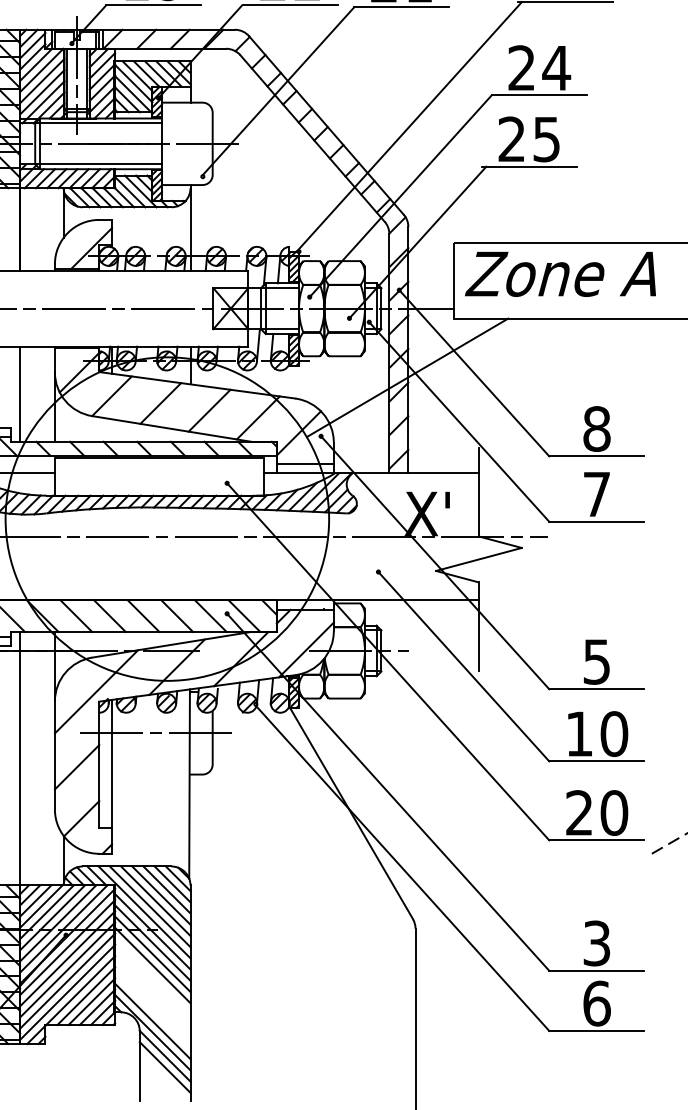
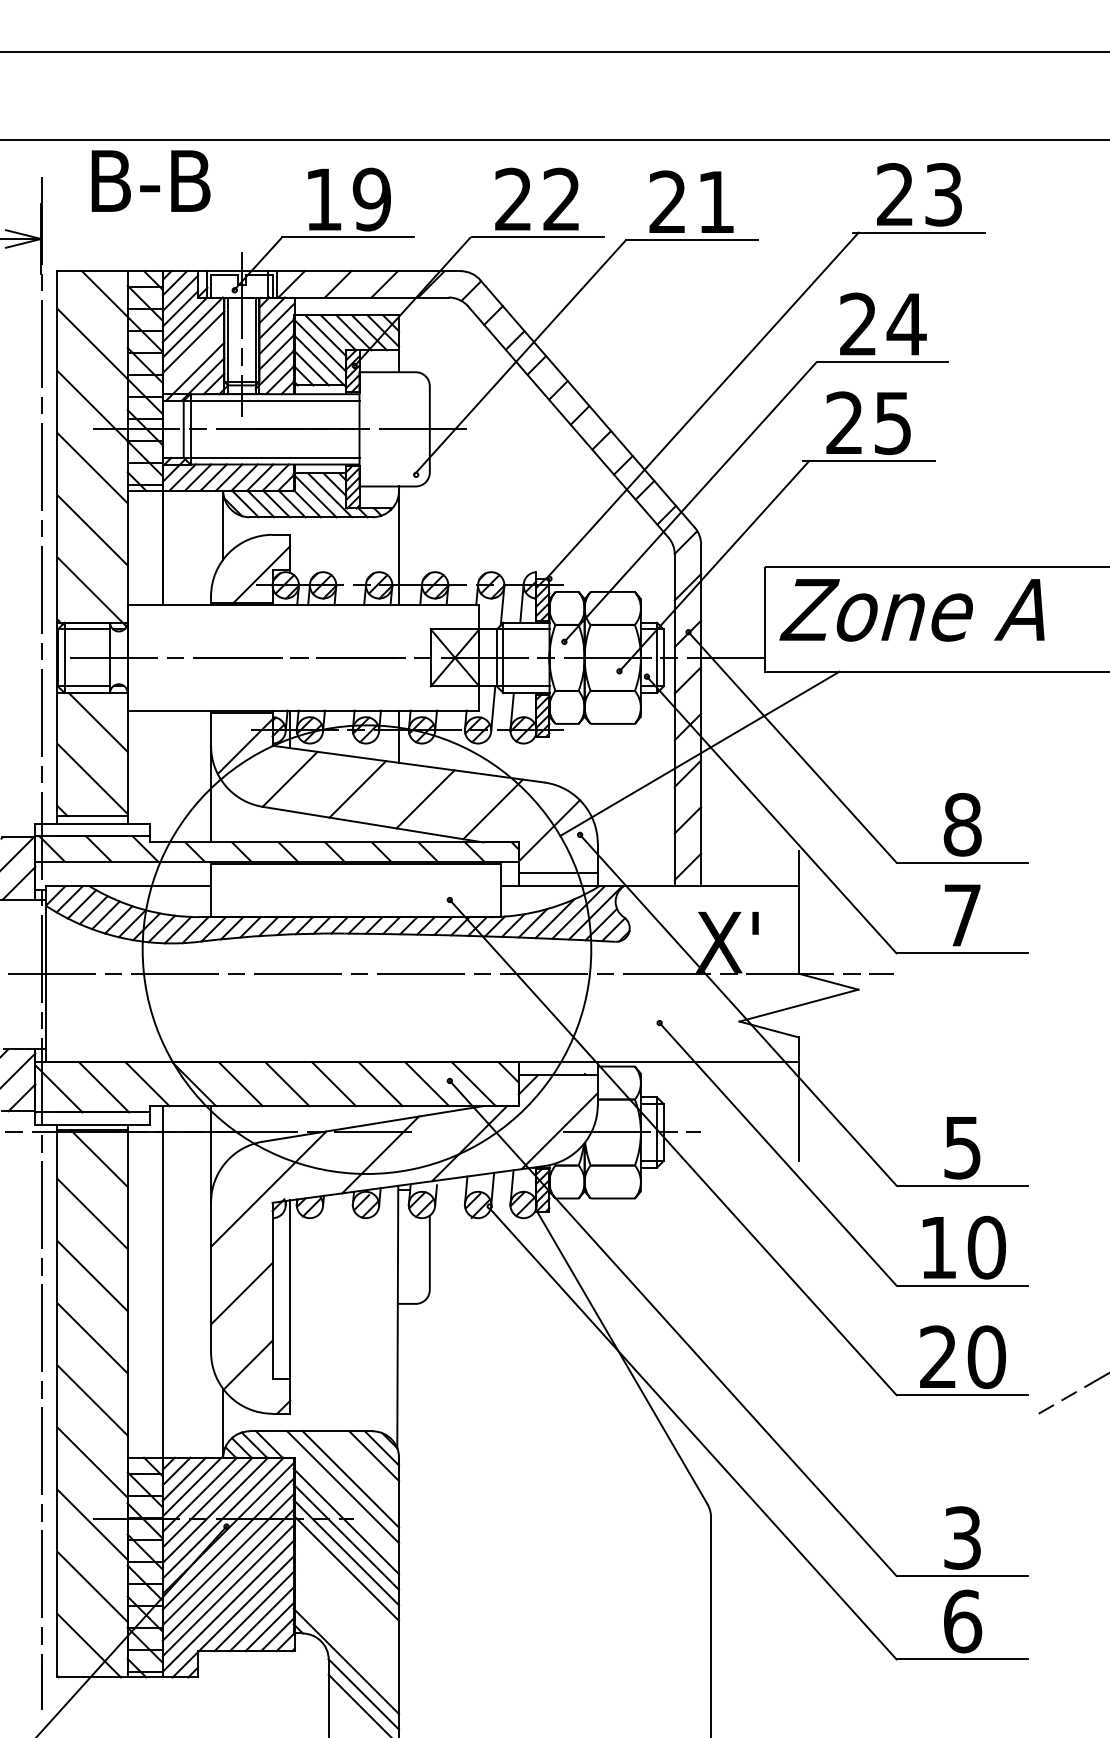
line: (42, 92) -> (193, 357), removed
line: (19, 394) -> (162, 776), removed
line: (157, 733) -> (353, 1246), removed
line: (167, 889) -> (366, 1463), removed
line: (161, 895) -> (358, 1471), removed
line: (144, 912) -> (335, 1494), removed
line: (152, 1020) -> (346, 1645), removed

